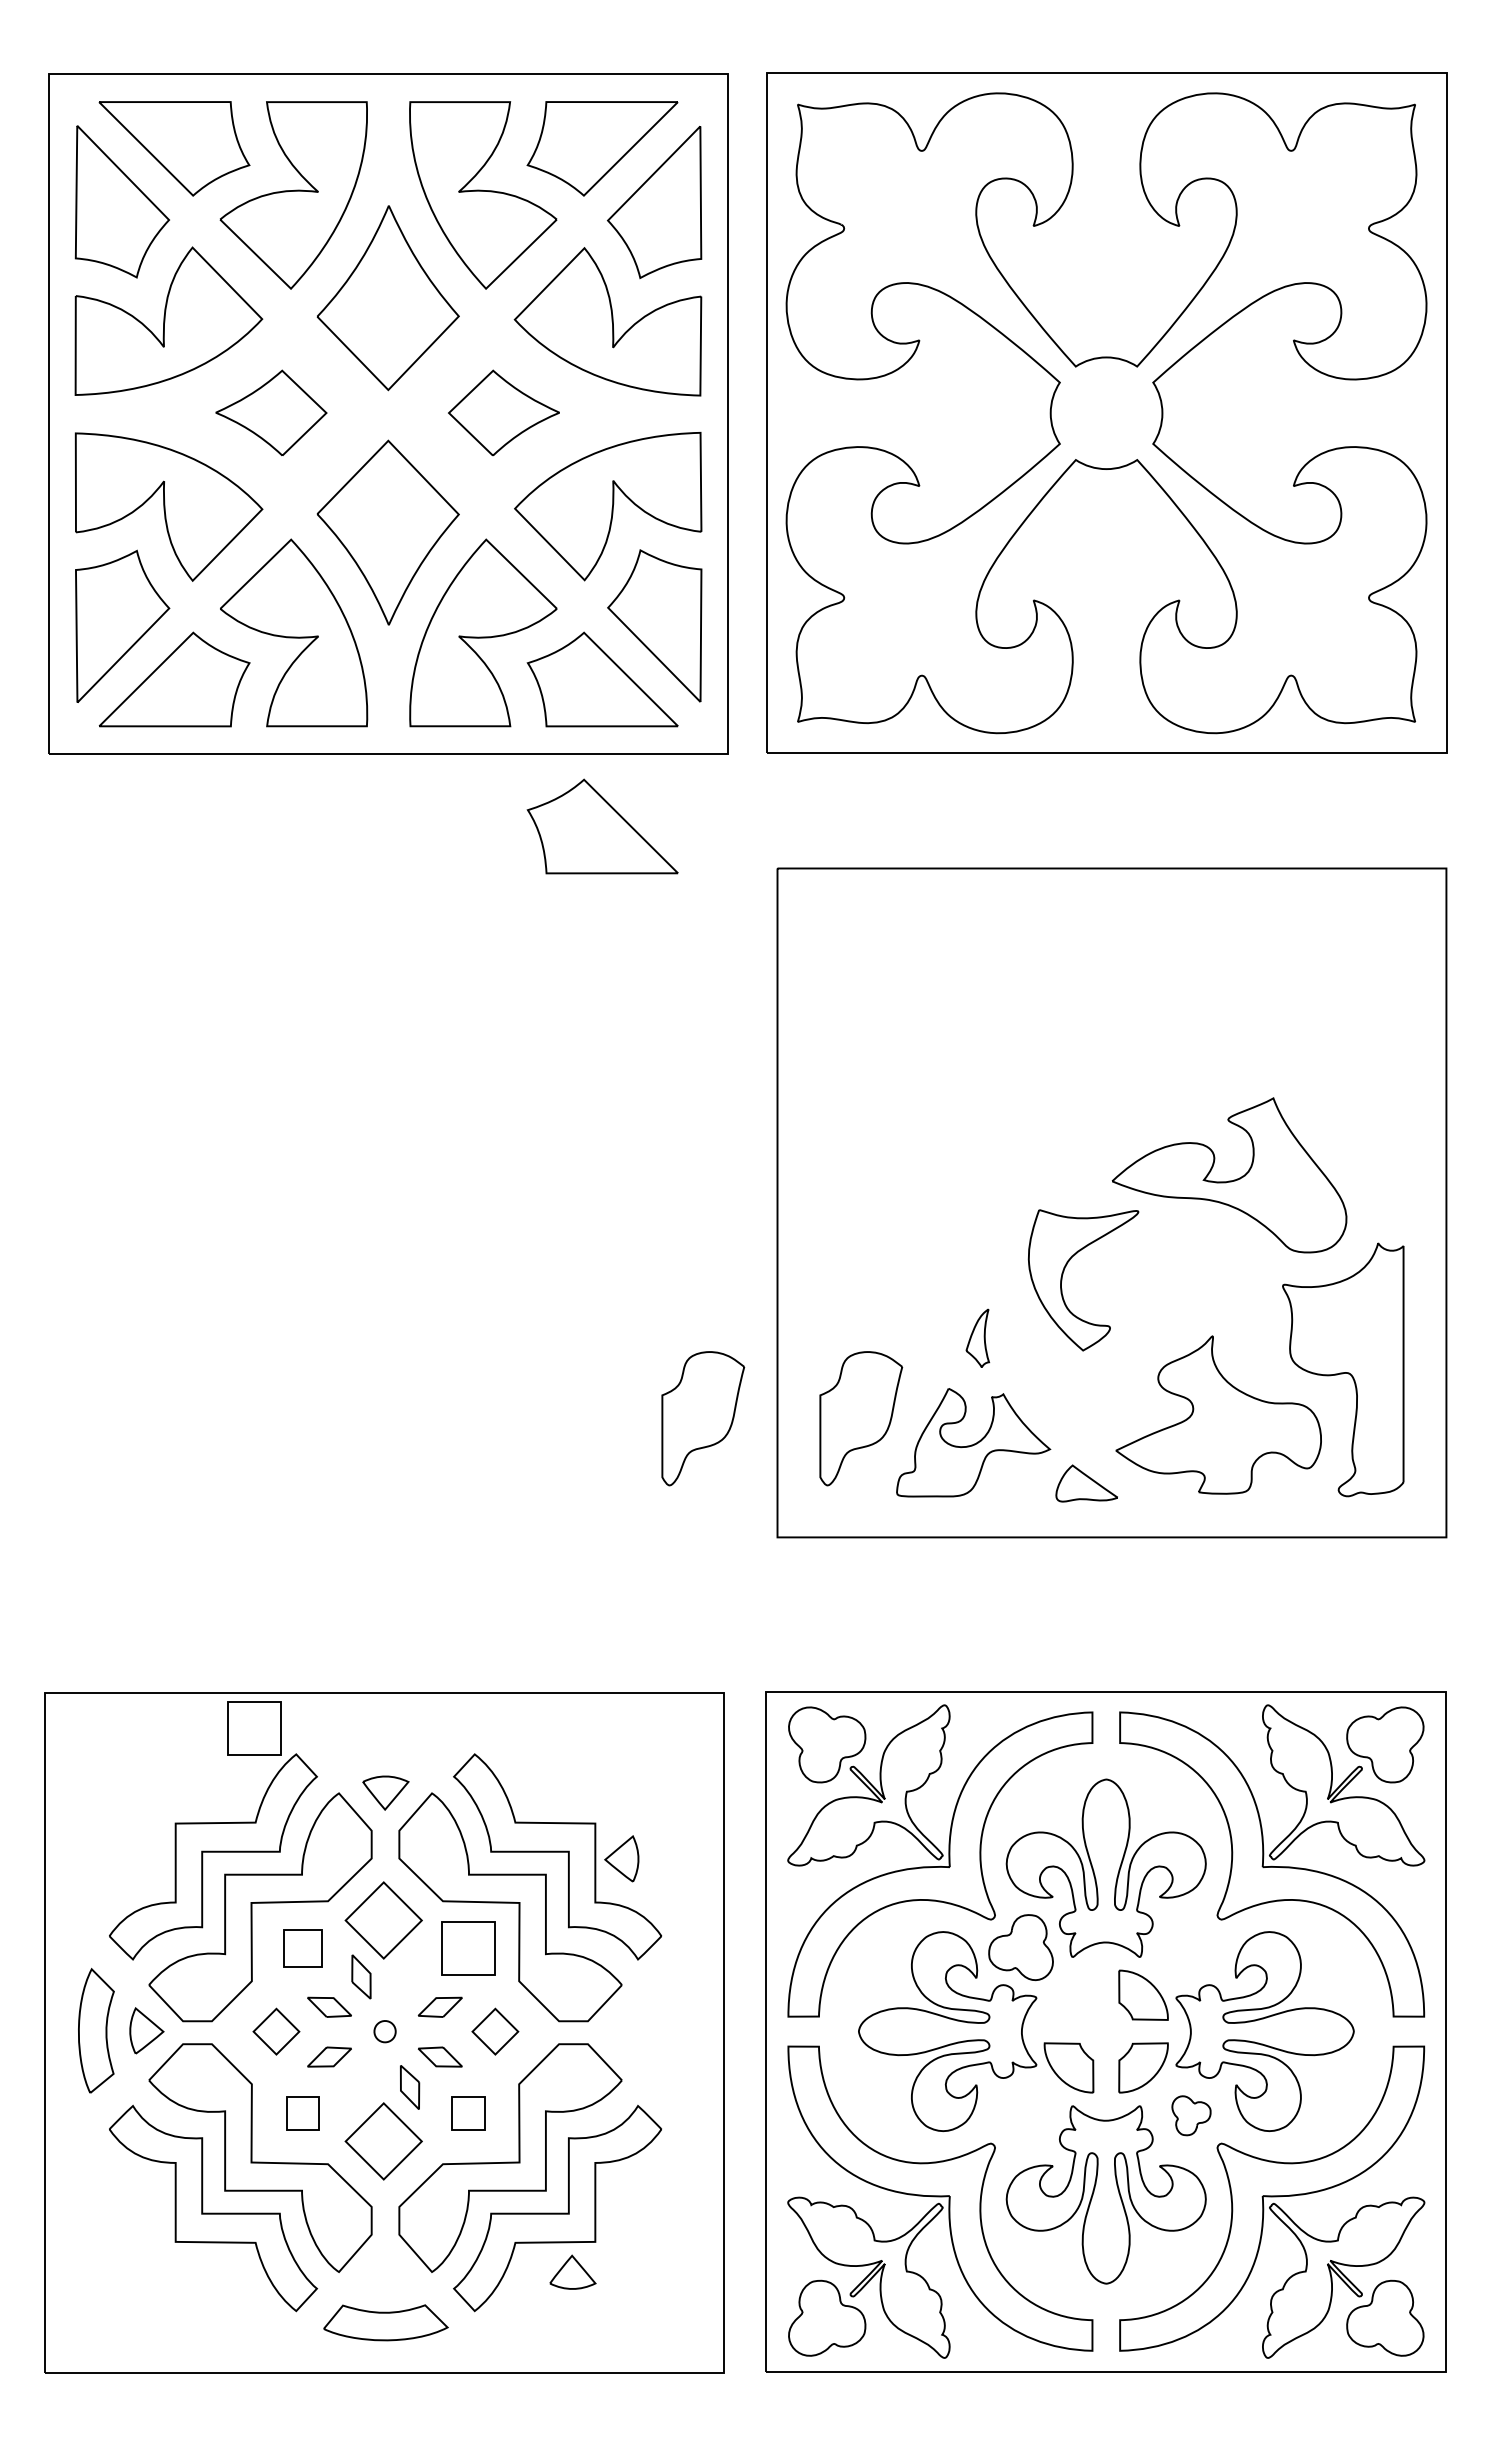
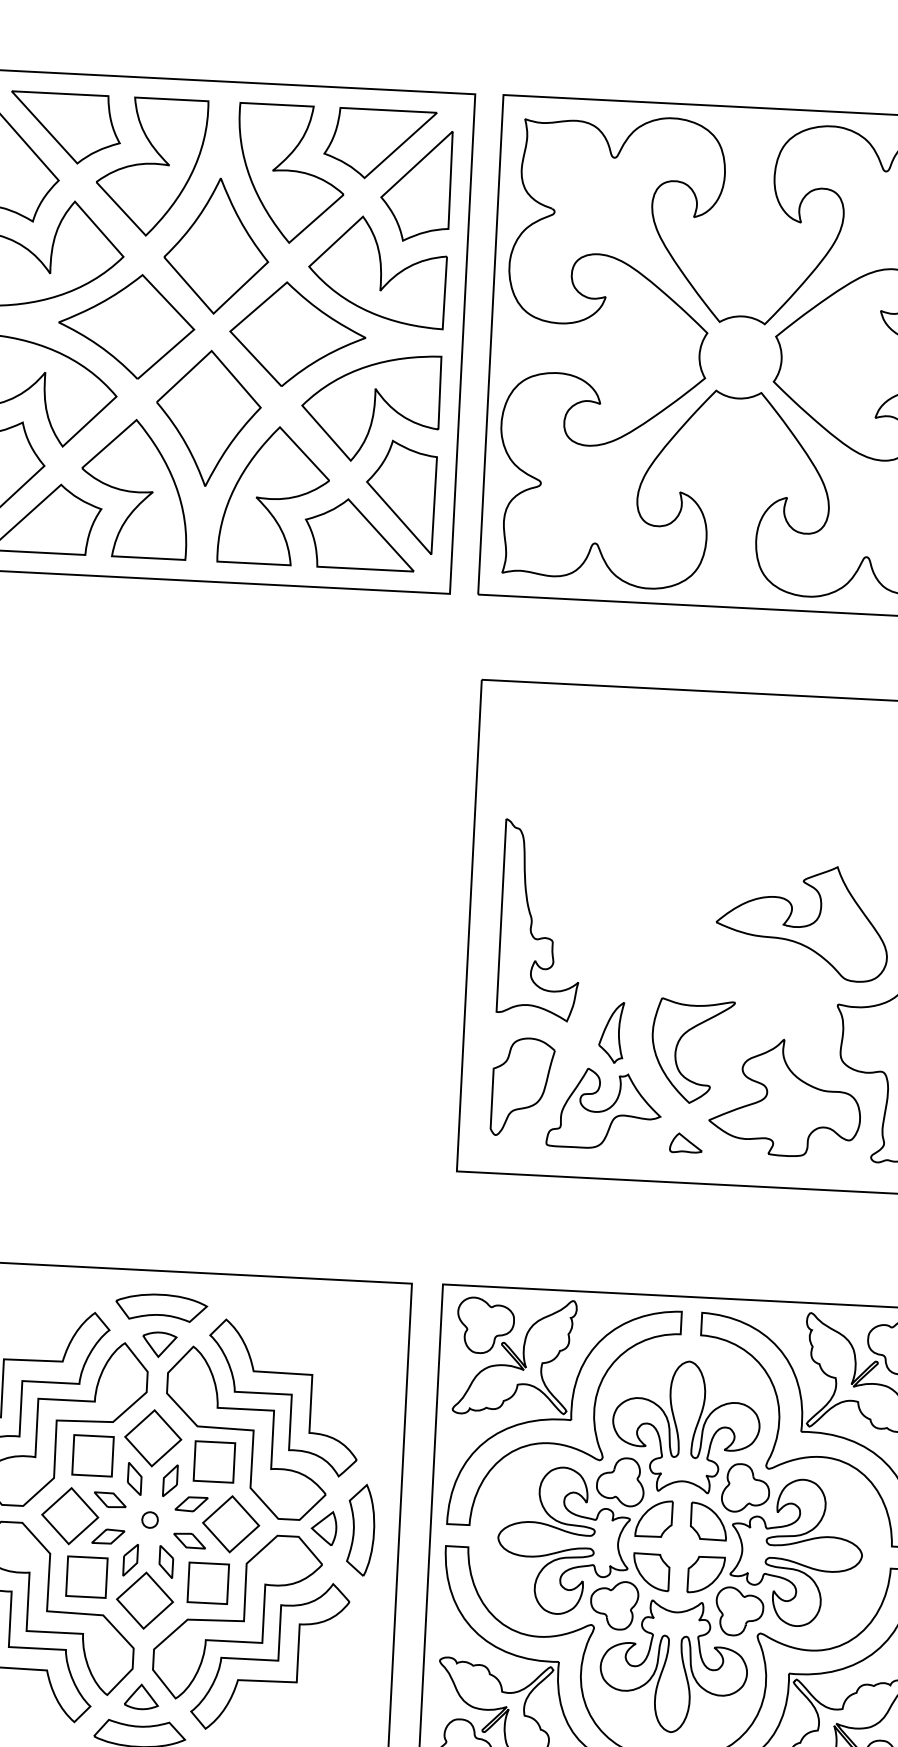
part: (271, 412) -> (126, 325), size x1.67
part: (503, 412) -> (297, 334), size x1.67
part: (602, 826) -> (354, 642), removed
part: (862, 1191) -> (532, 920), added
part: (1063, 1274) -> (677, 1046), moved
part: (977, 1338) -> (611, 1032), size x1.43
part: (703, 1418) -> (406, 1081), removed
part: (1086, 1483) -> (685, 1143), size x0.71
part: (254, 1728) -> (65, 1292), removed
part: (385, 1742) -> (161, 1307), added
part: (621, 1858) -> (323, 1528), moved
part: (1191, 1947) -> (745, 1488), added
part: (302, 1948) -> (92, 1455), size x1.43
part: (410, 1976) -> (170, 1480), added
part: (1068, 1994) -> (653, 1518), added
part: (671, 2030) -> (360, 1529), added
part: (276, 2031) -> (70, 1515), size x1.67
part: (495, 2031) -> (231, 1524), size x1.67
part: (361, 2087) -> (130, 1560), added
part: (302, 2113) -> (86, 1577), size x1.67
part: (468, 2113) -> (208, 1583), size x1.67
part: (1020, 2115) -> (613, 1605), added
part: (1191, 2115) -> (739, 1611), size x1.67
part: (572, 2271) -> (141, 1696), moved

